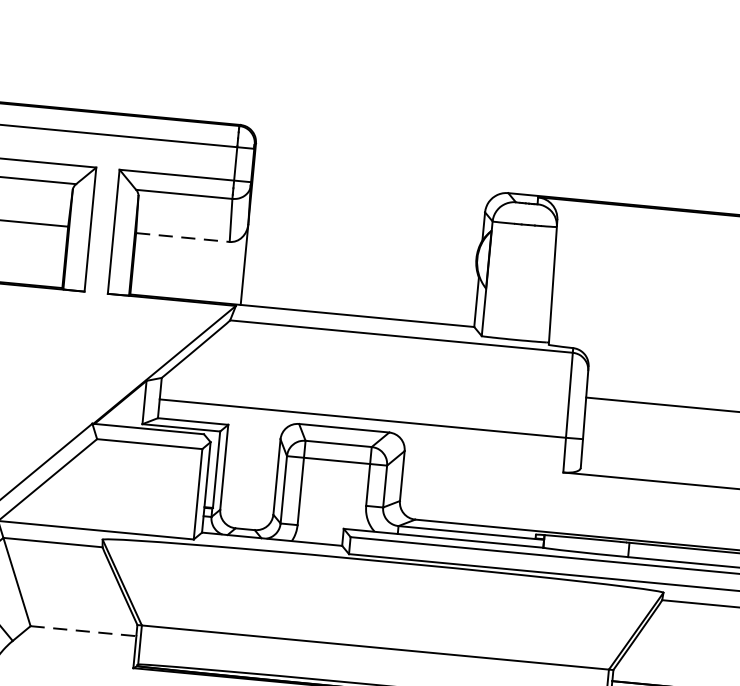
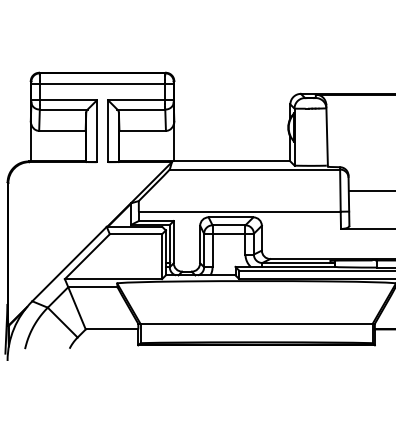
line: (184, 236) -> (143, 130), dashed -> solid
line: (84, 631) -> (112, 329), dashed -> solid

